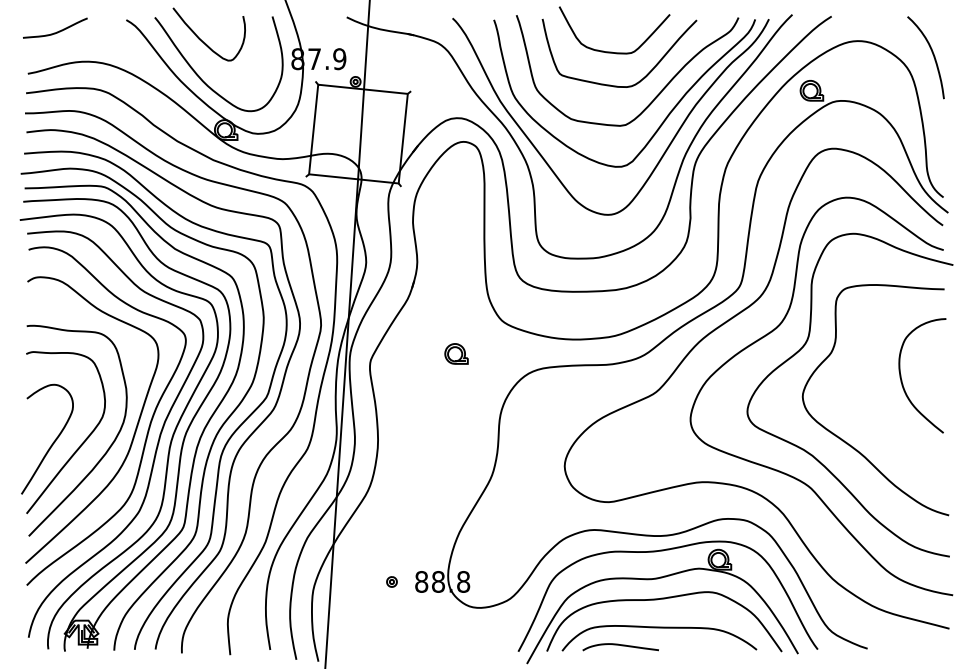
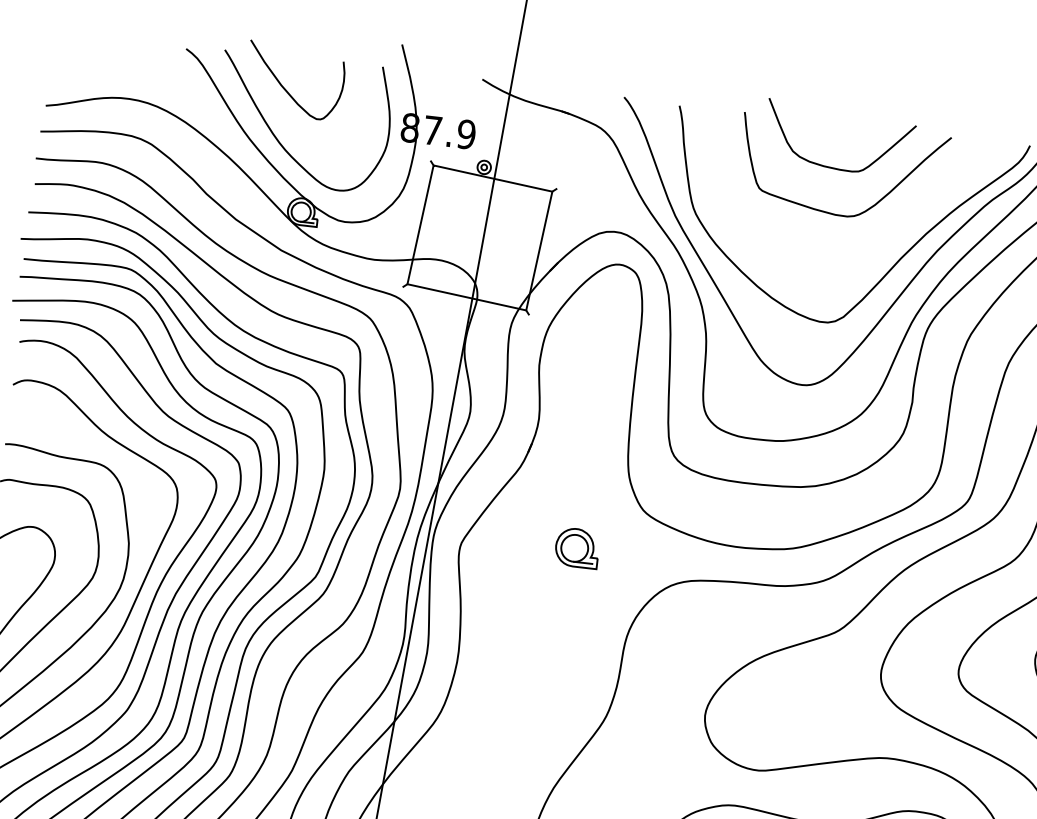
curve: (56, 31) -> (90, 53), removed
curve: (654, 97) -> (882, 234), removed
part: (456, 353) -> (577, 547), size x1.4

